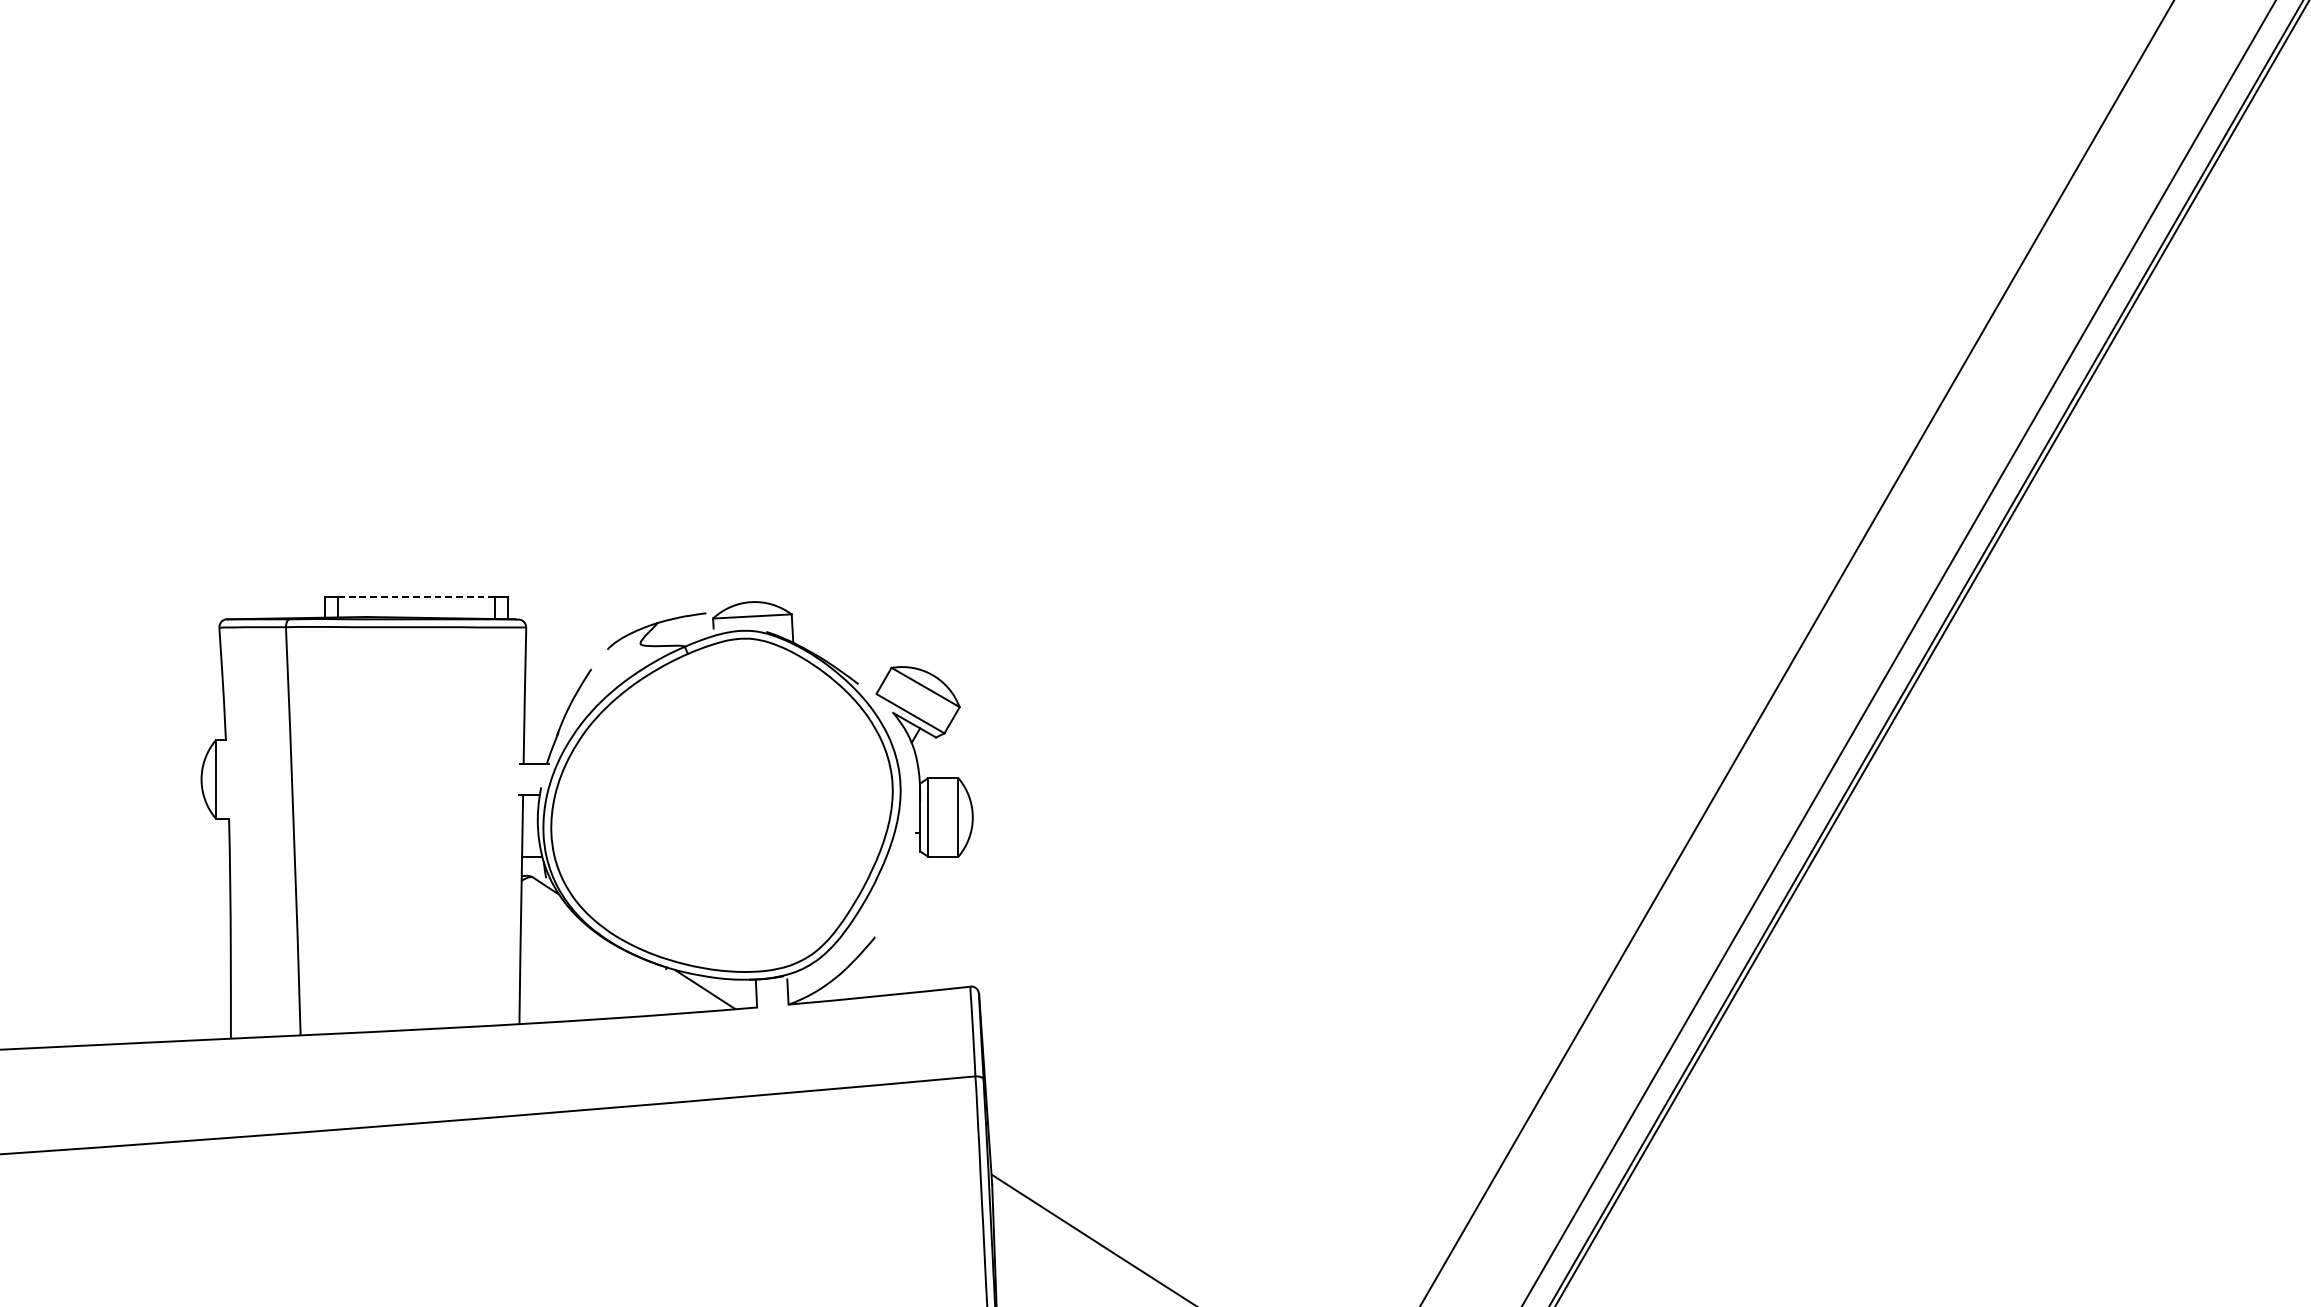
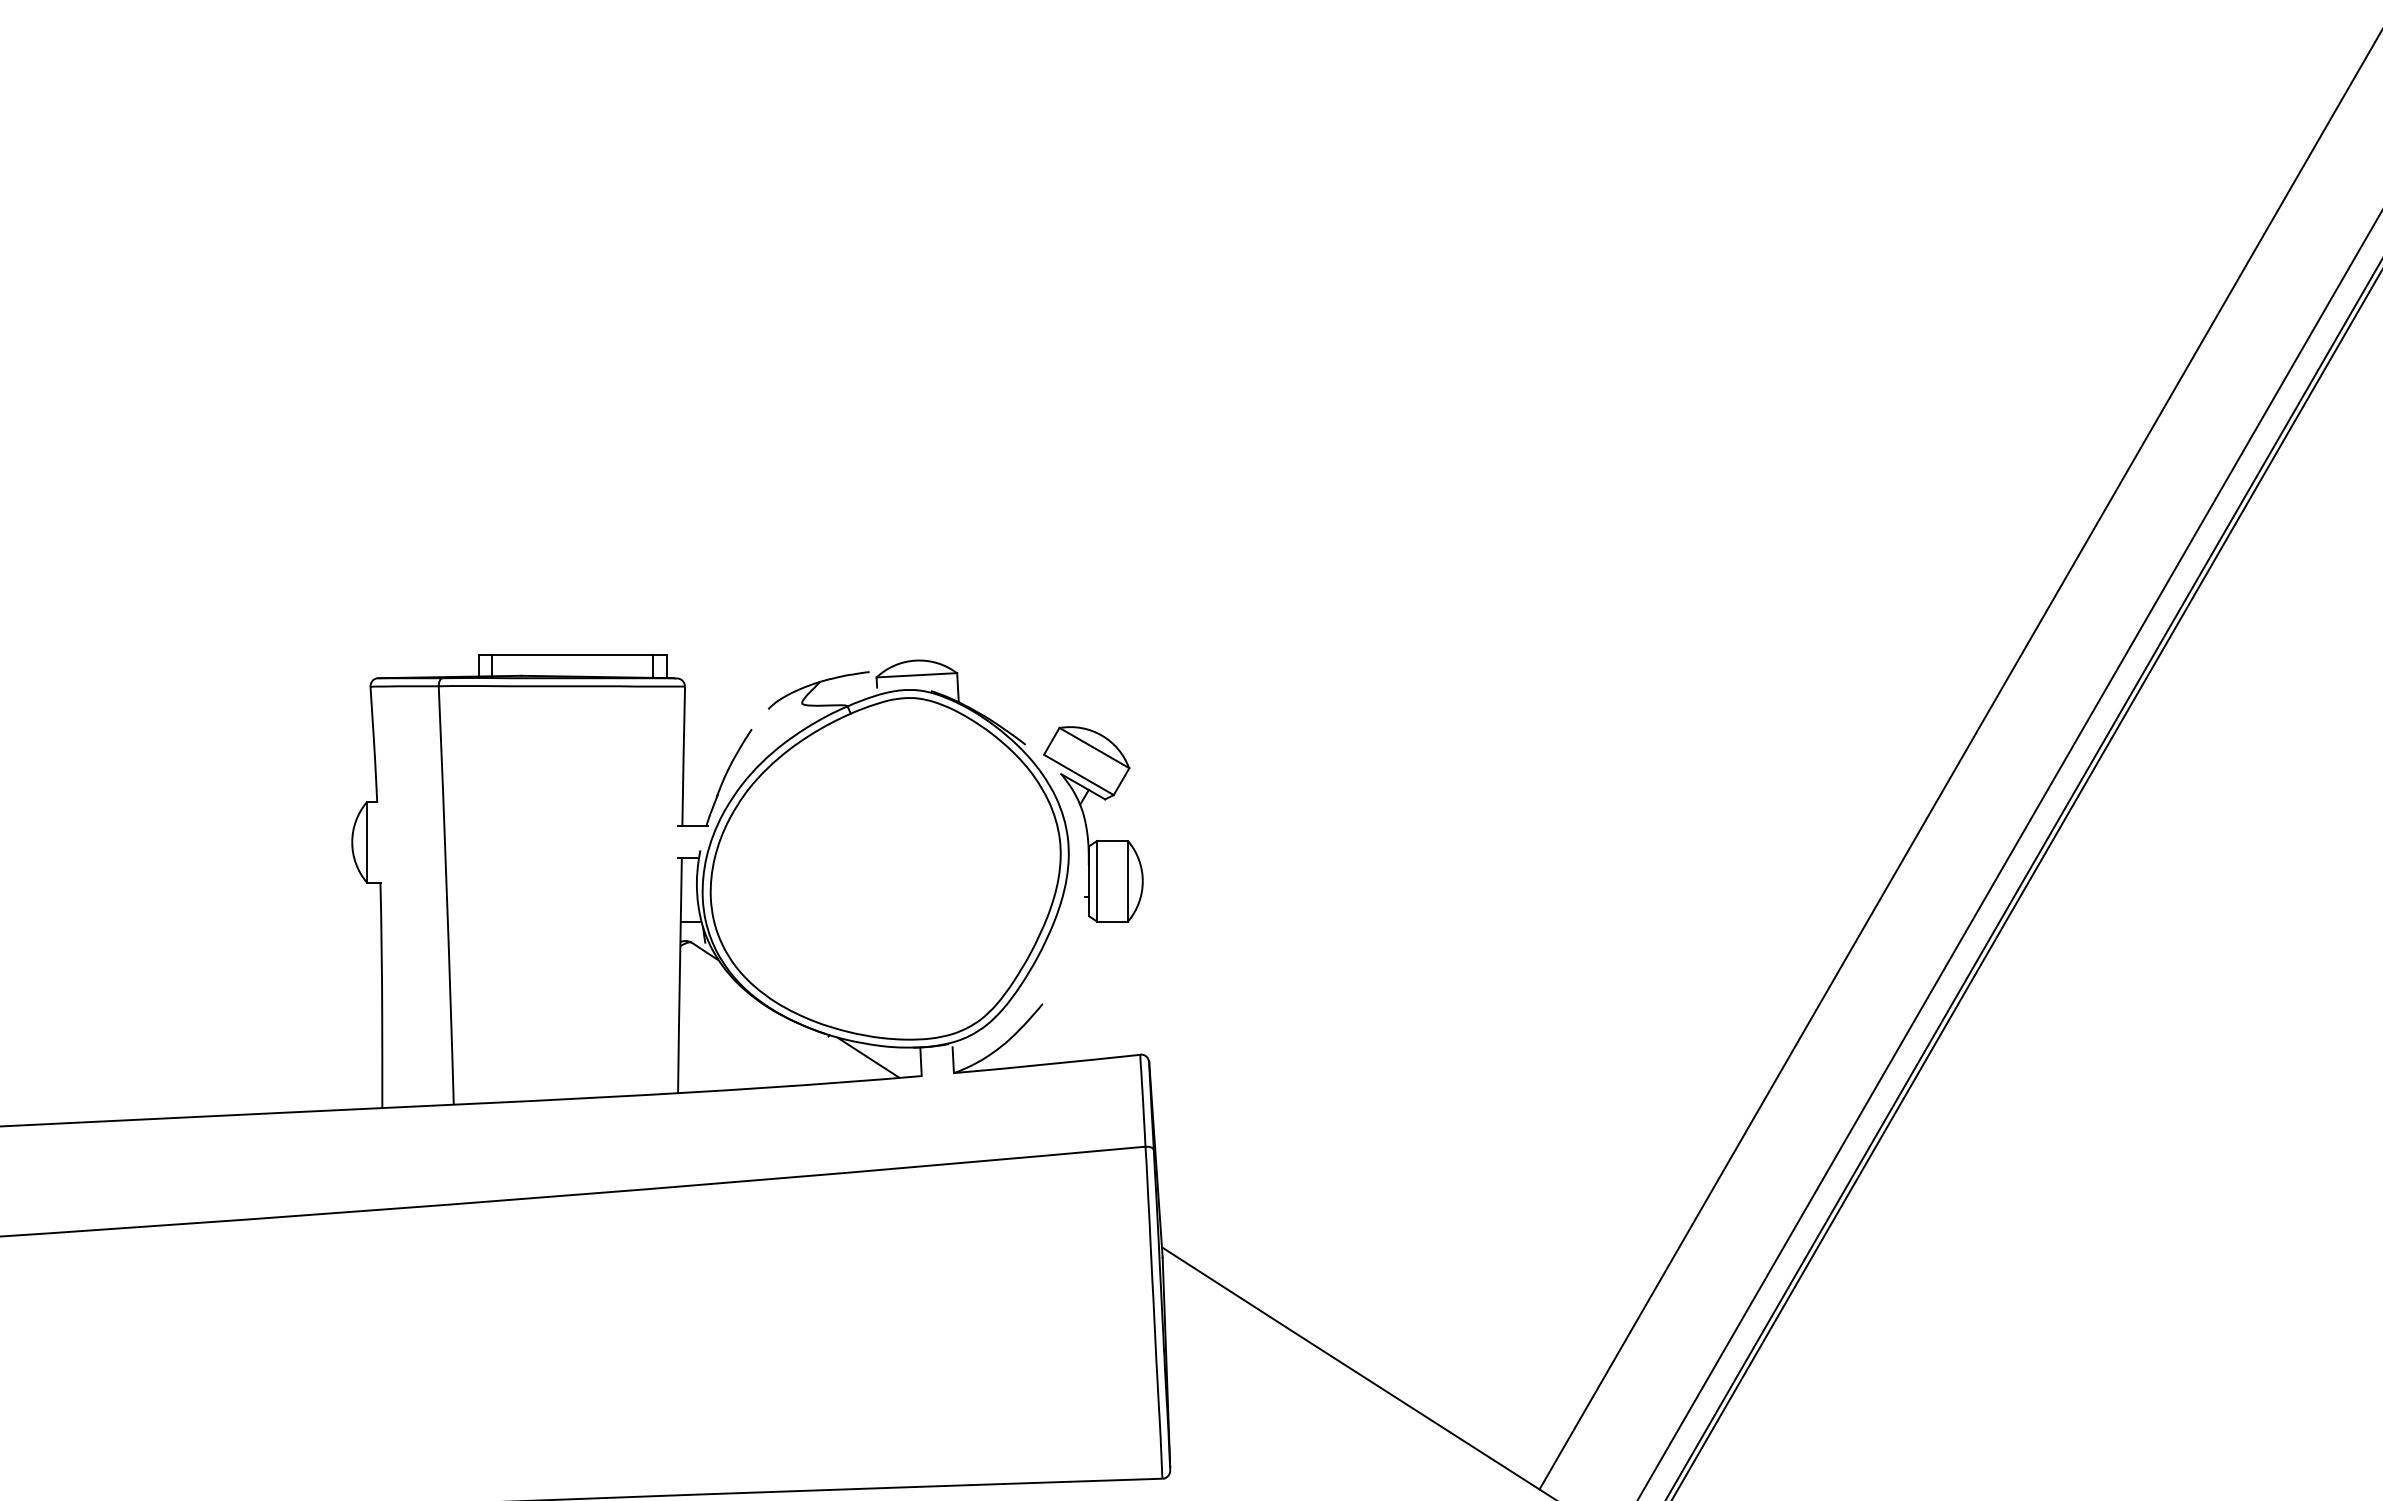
line: (416, 597) -> (572, 655), dashed -> solid

